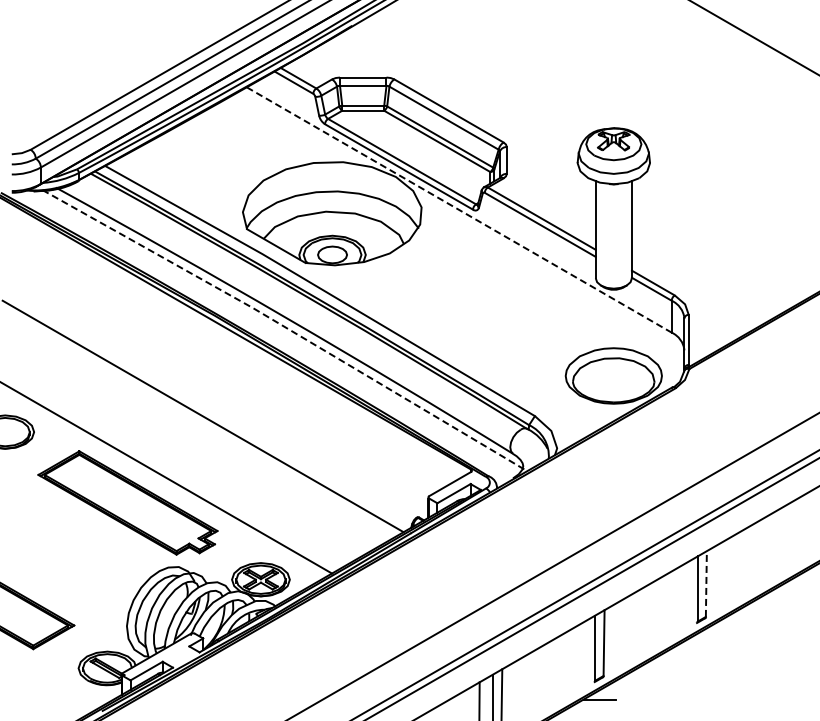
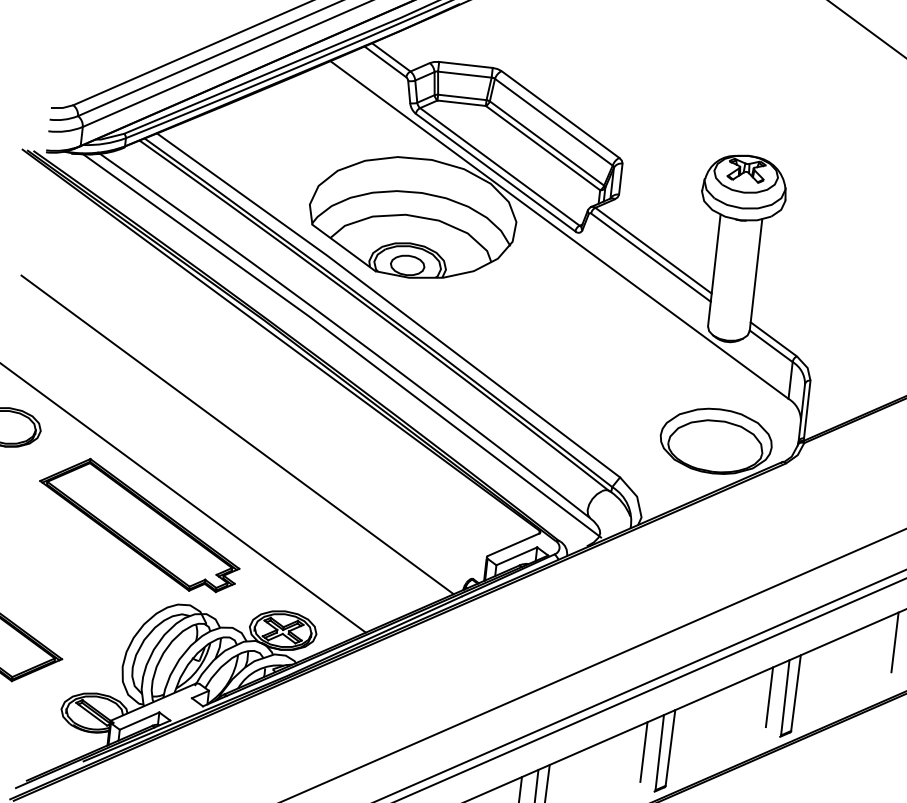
line: (459, 210) -> (559, 230), dashed -> solid
line: (284, 326) -> (343, 341), dashed -> solid
line: (786, 530) -> (895, 641), added
line: (706, 584) -> (796, 693), dashed -> solid
line: (683, 590) -> (768, 697), added
line: (581, 649) -> (643, 752), added

